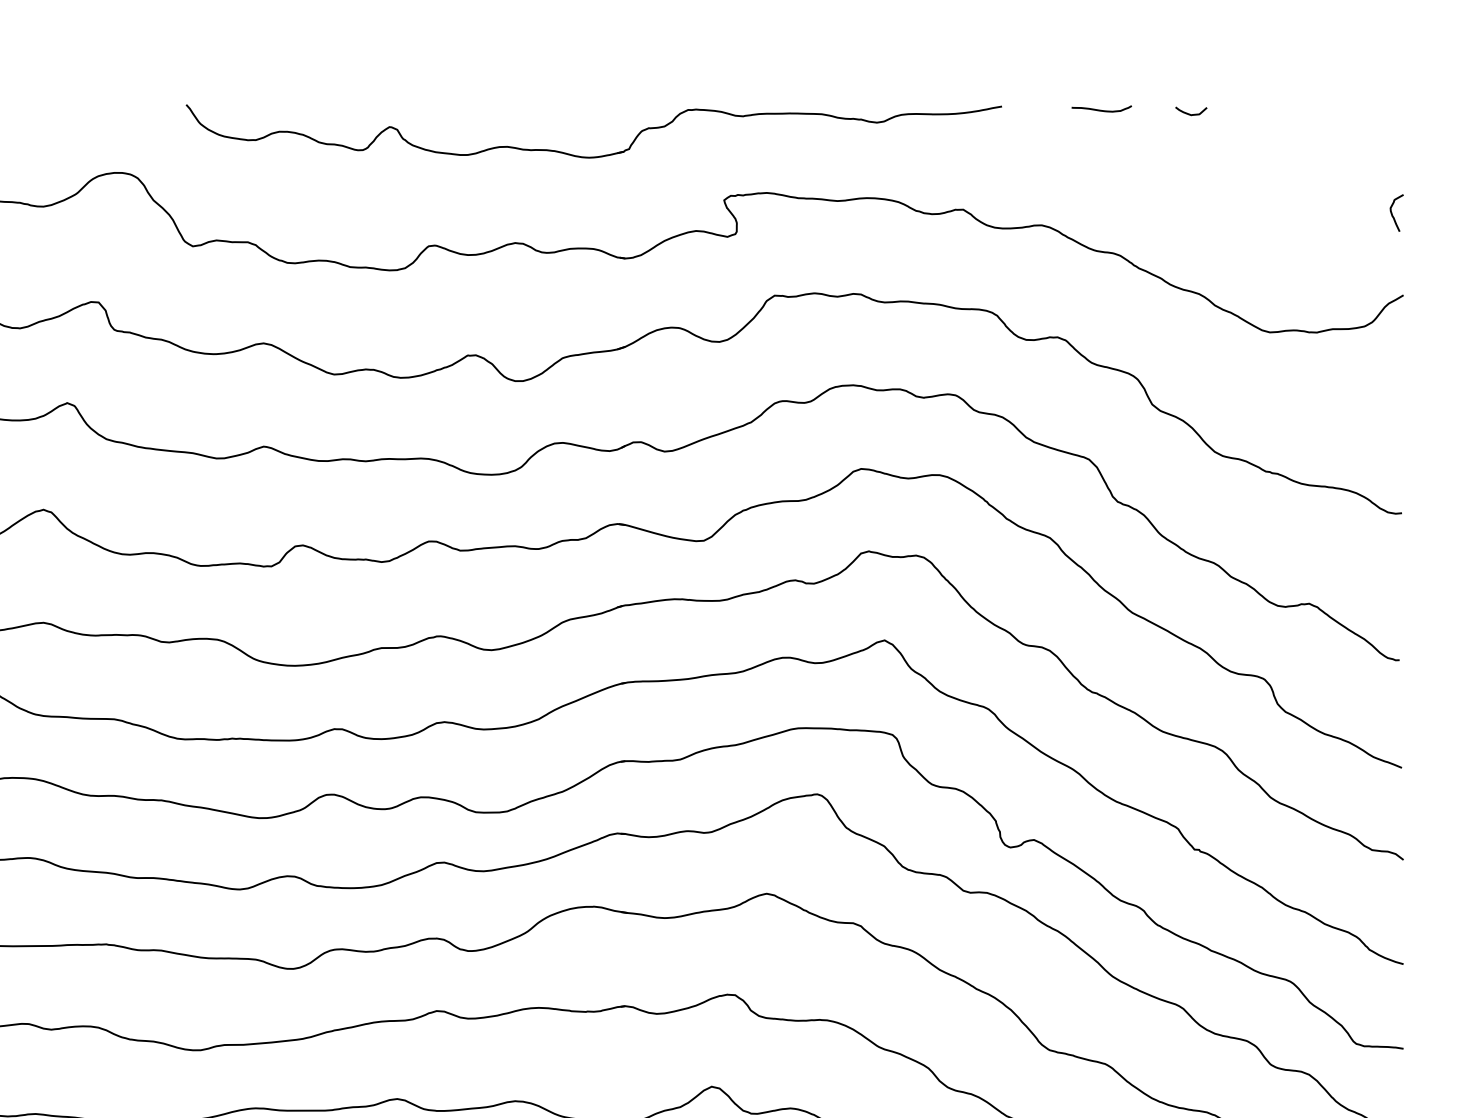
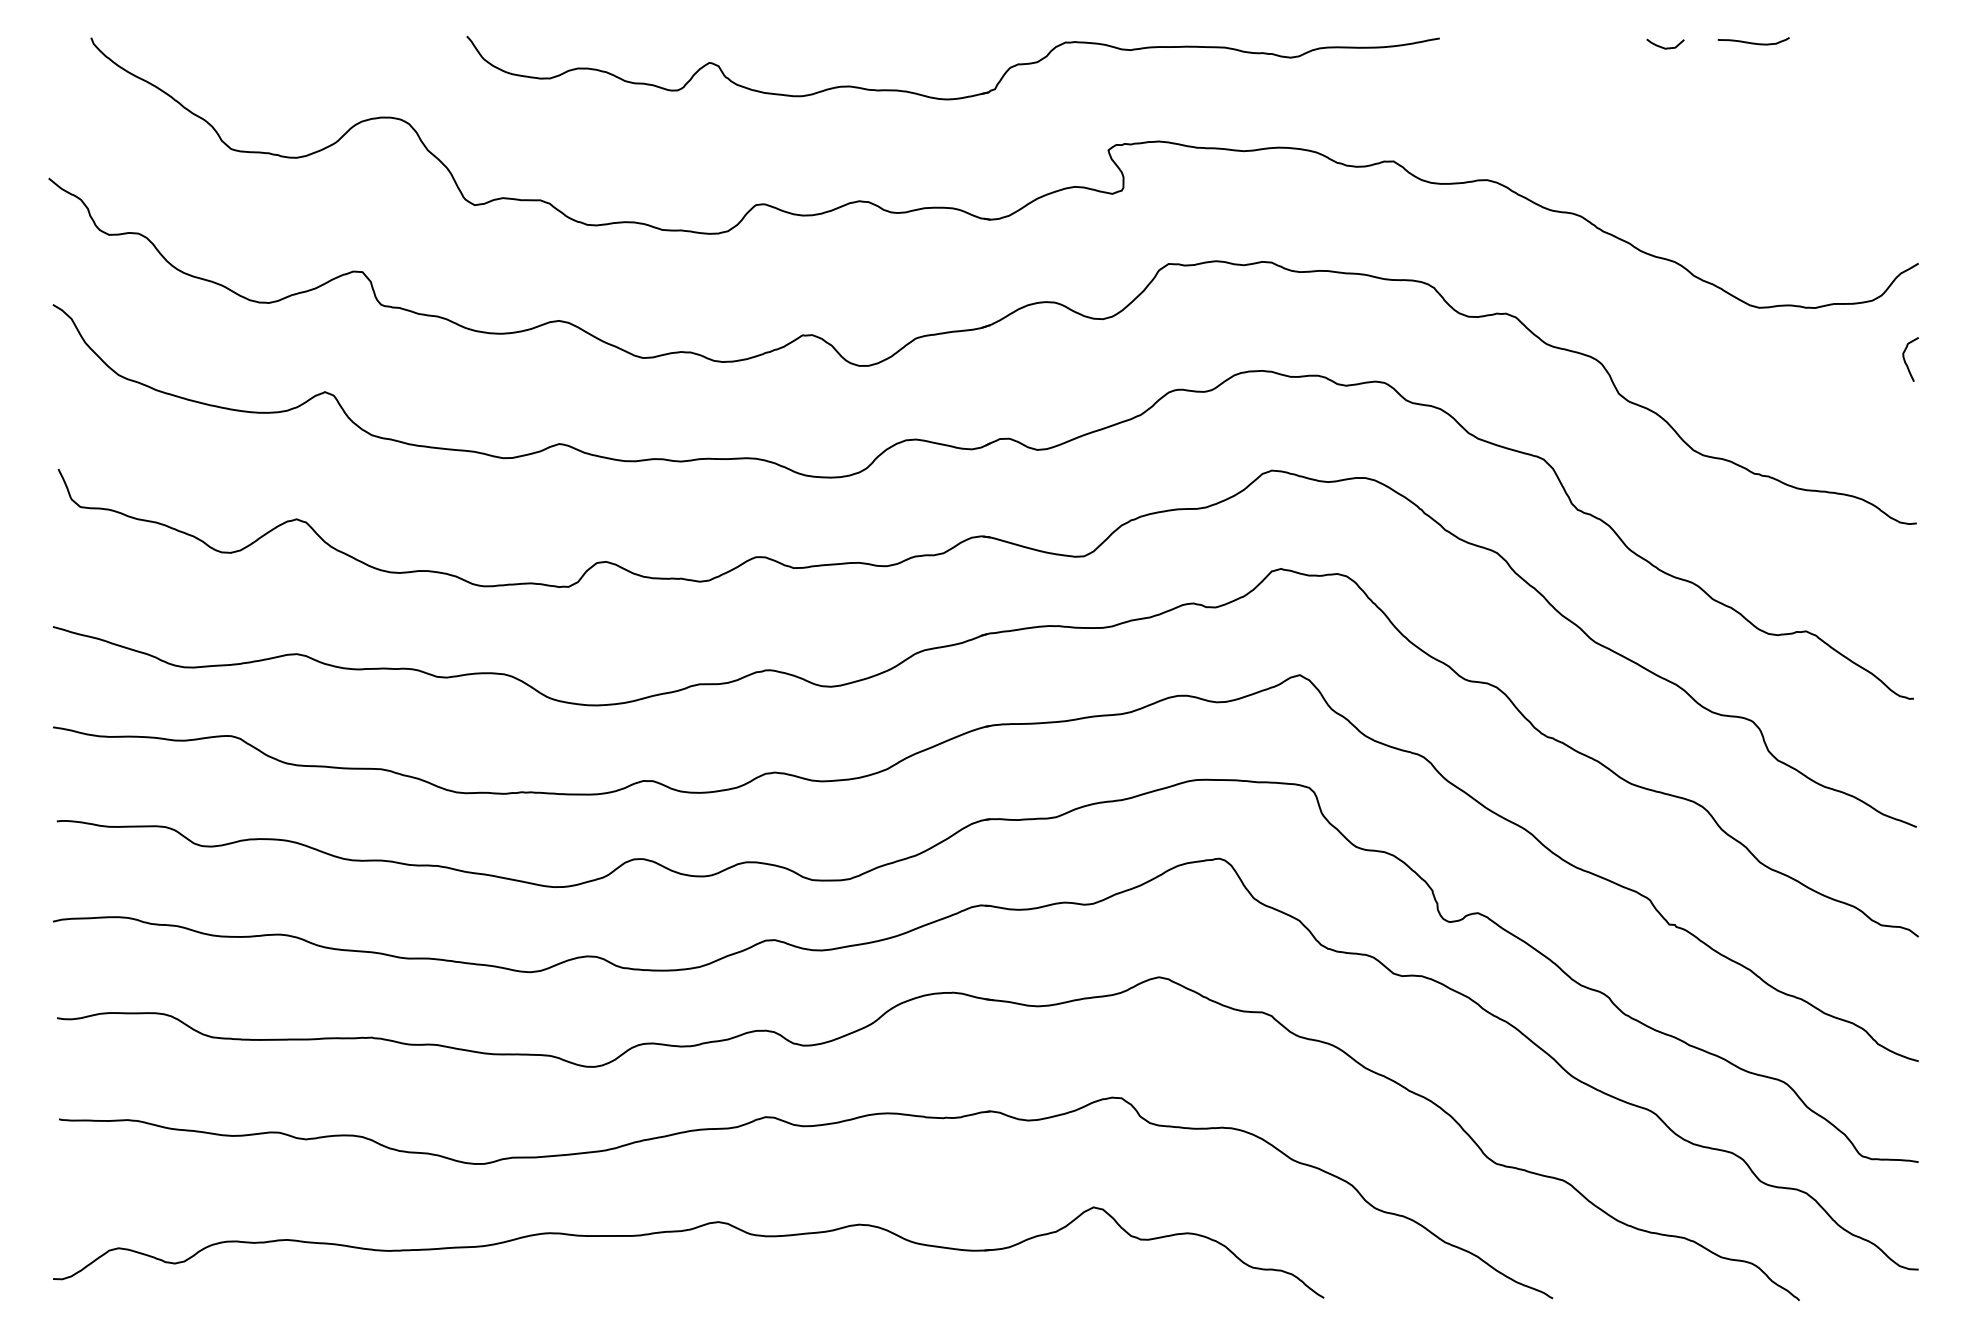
curve: (1101, 109) -> (1753, 42), moved
curve: (1392, 213) -> (1905, 359), moved

